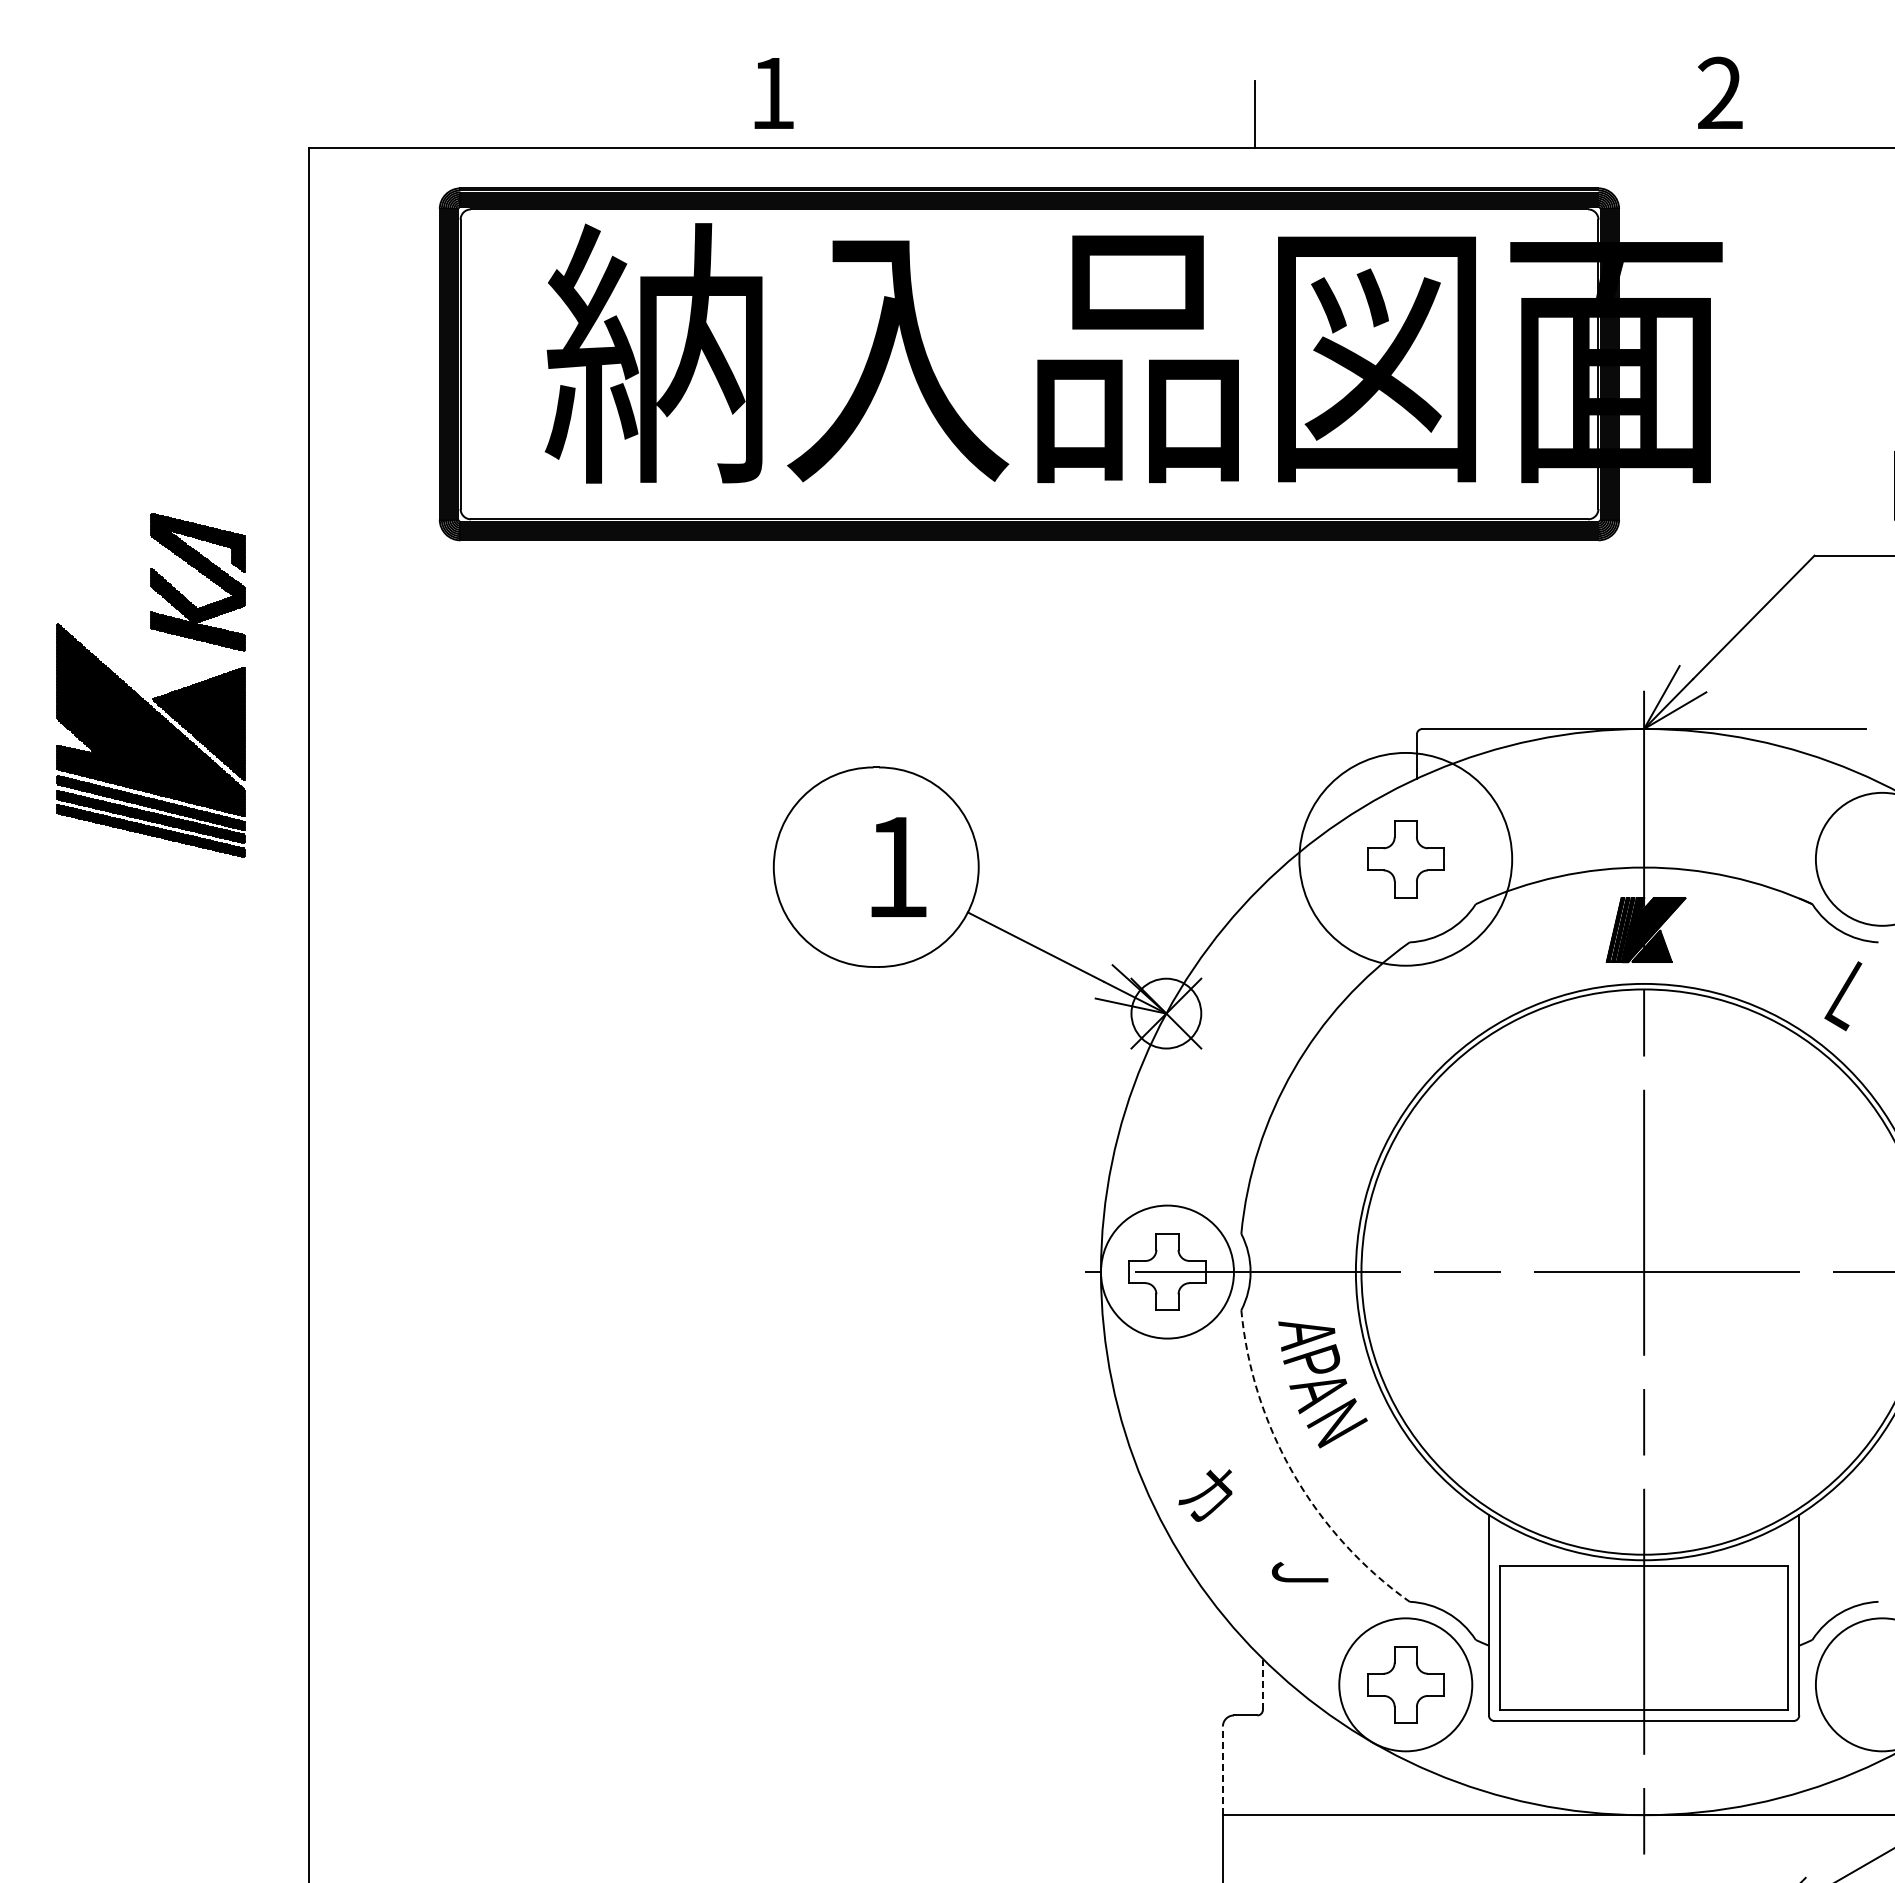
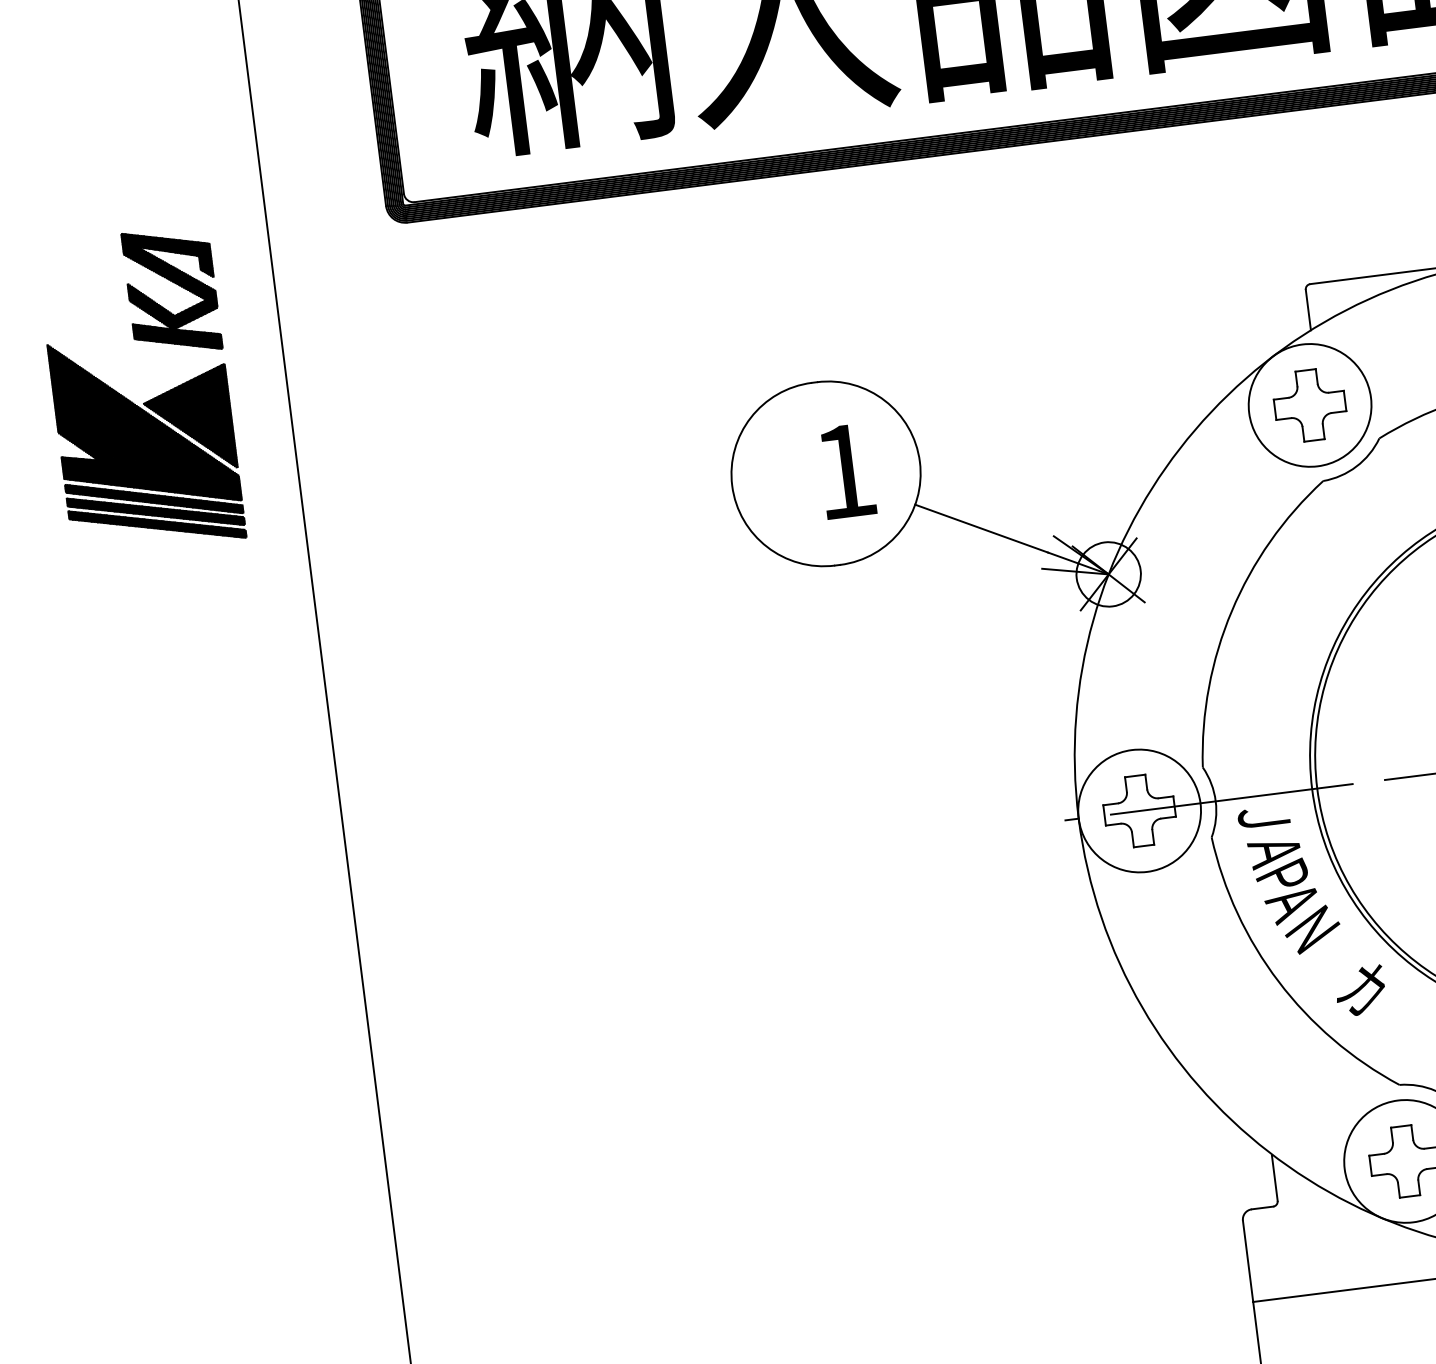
circle: (1405, 858) -> (1309, 404), size x0.62
arc: (1293, 1474) -> (1278, 981), dashed -> solid
text: (1205, 1495) -> (1360, 990), moved
text: (1300, 1572) -> (1264, 817), moved
line: (1262, 1685) -> (1274, 1178), dashed -> solid
line: (1222, 1770) -> (1247, 1261), dashed -> solid

